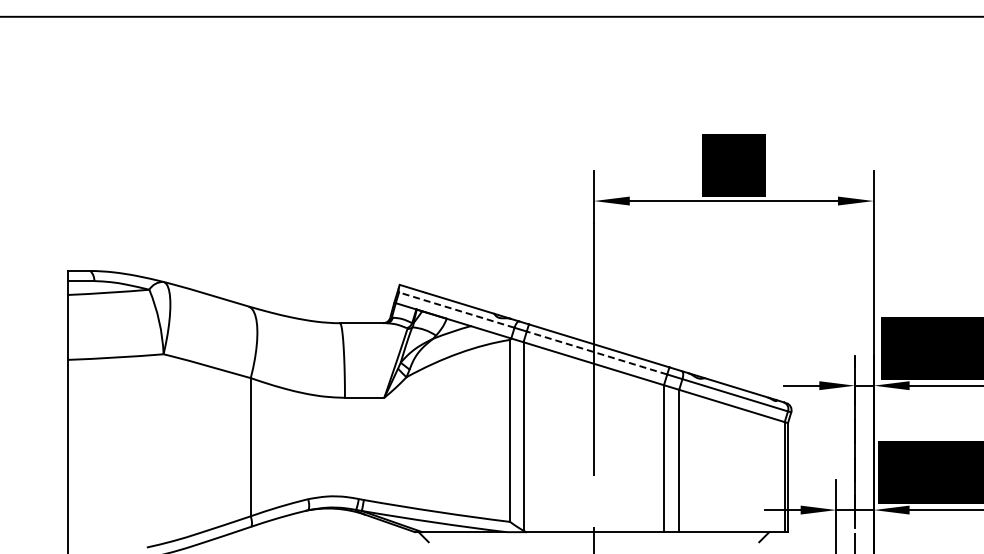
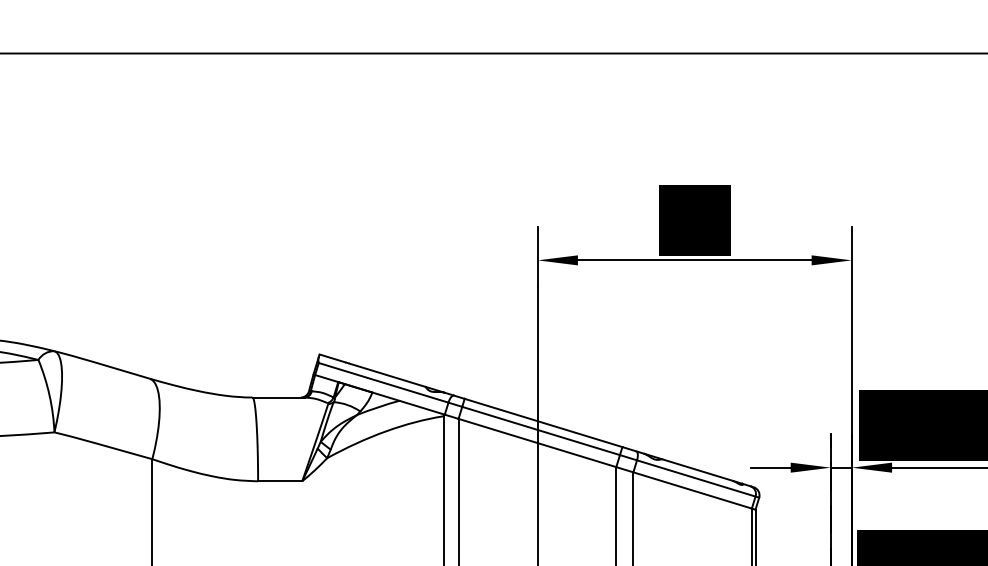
line: (456, 309) -> (383, 382), dashed -> solid
line: (596, 352) -> (540, 430), dashed -> solid

